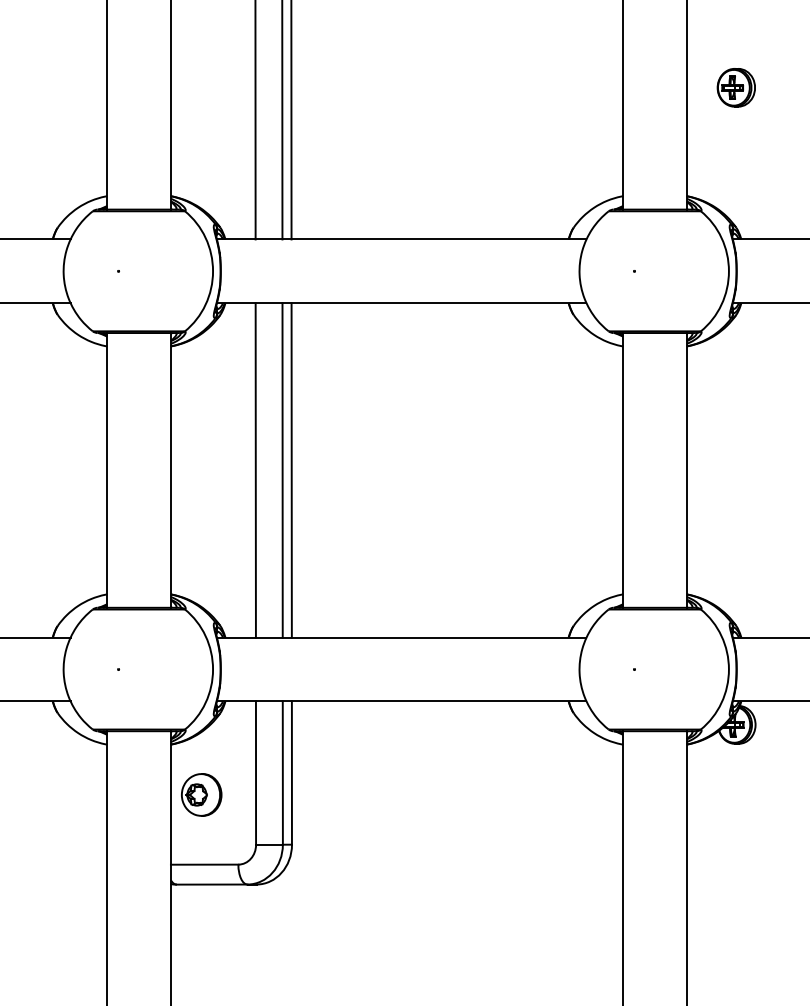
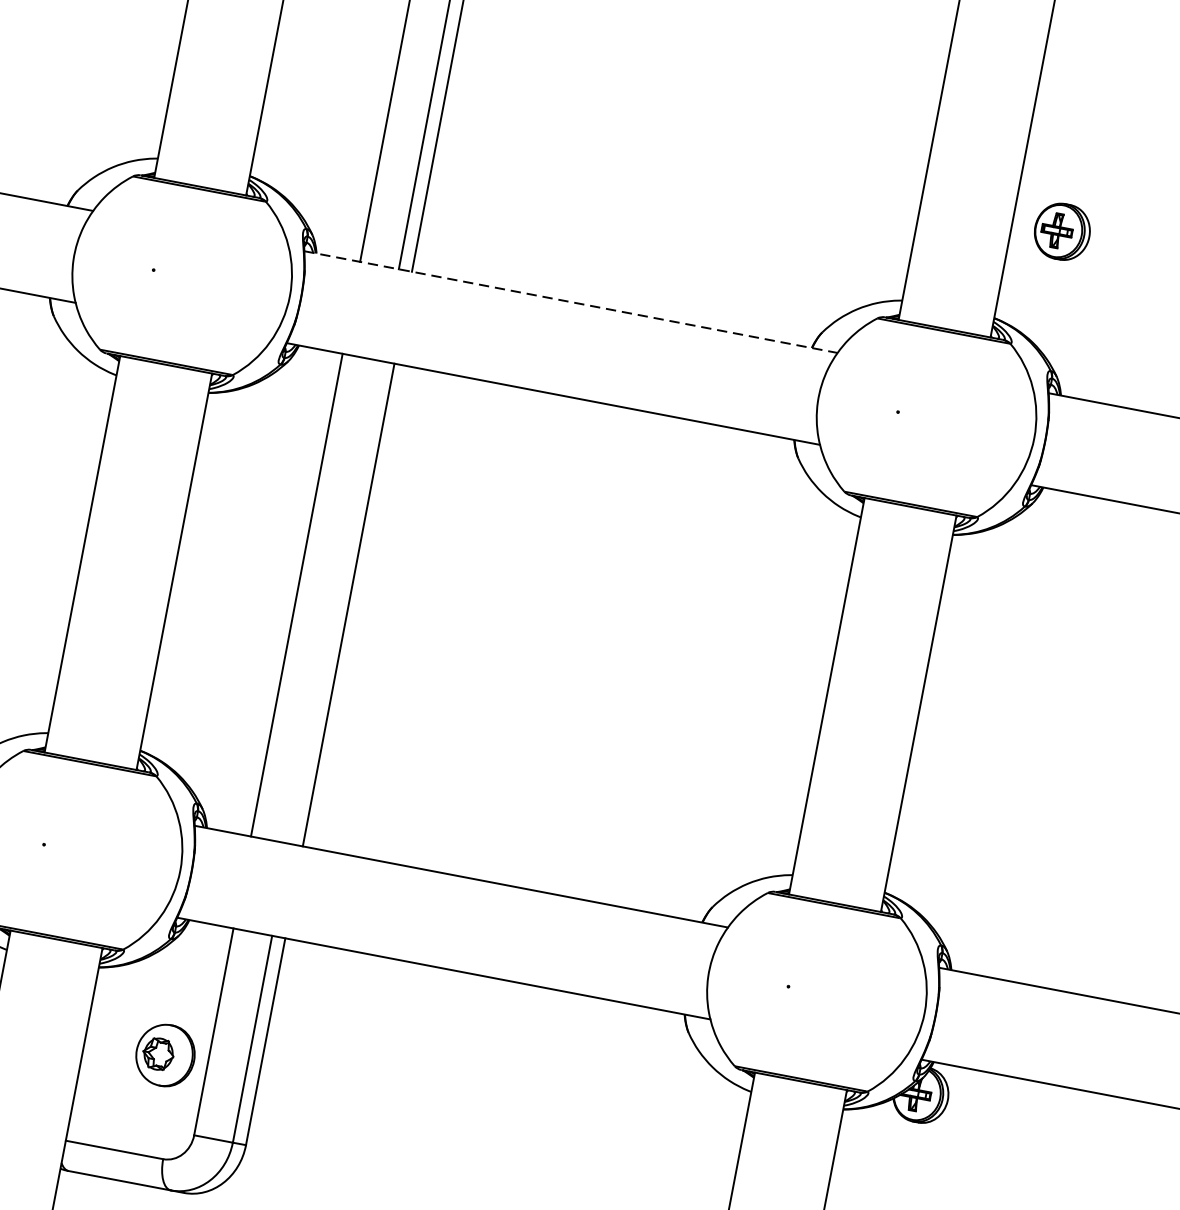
part: (735, 87) -> (1061, 231), moved
line: (401, 239) -> (570, 302), solid -> dashed
line: (282, 470) -> (335, 602), removed
part: (201, 794) -> (165, 1054), moved

